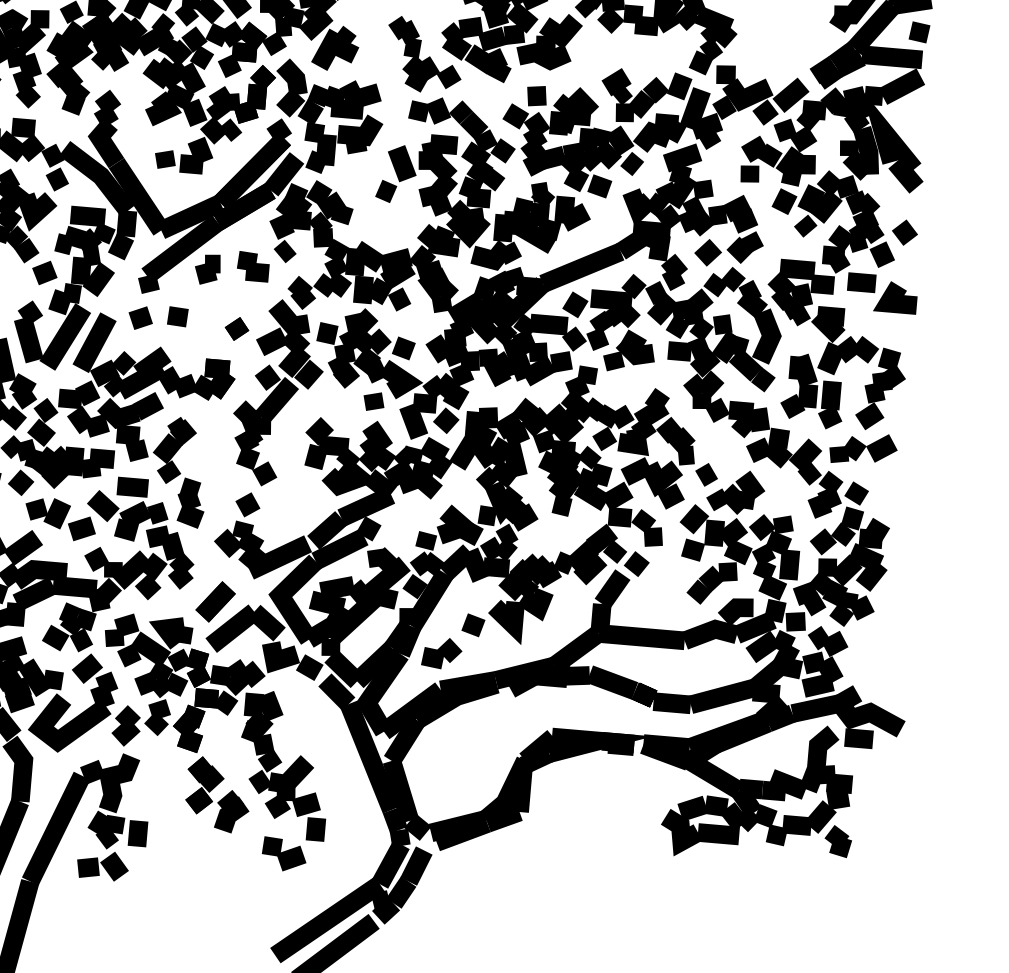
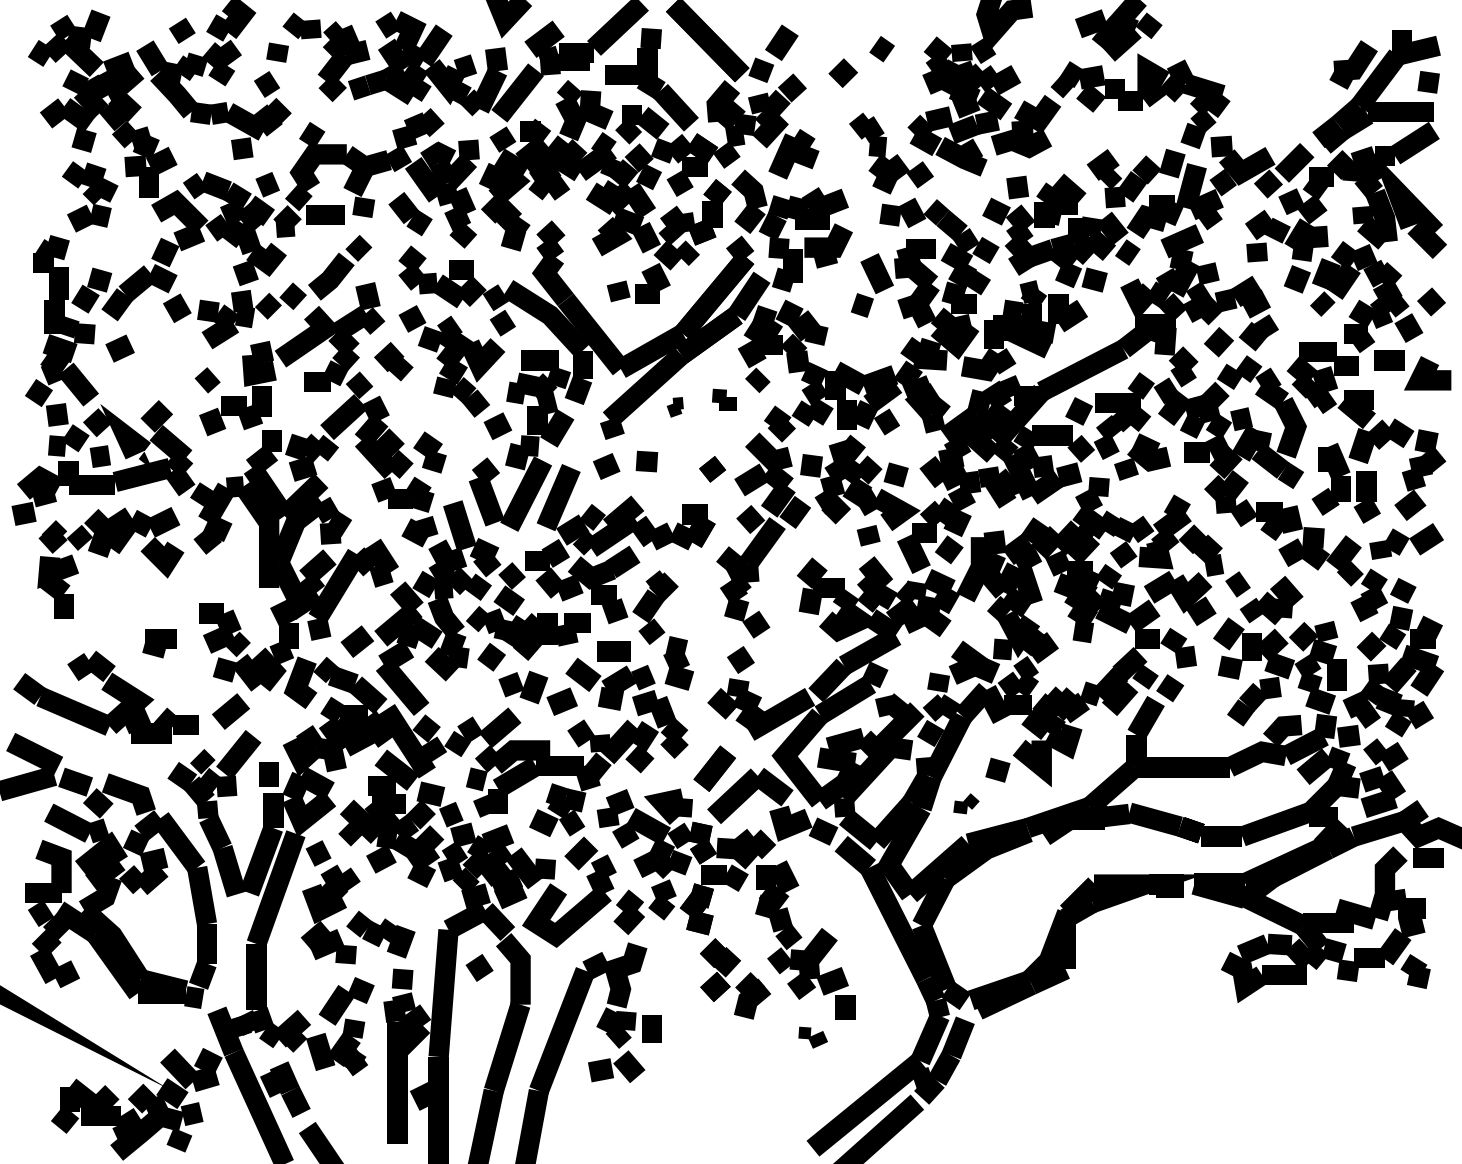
part: (252, 266) -> (723, 399), size x0.7
part: (208, 269) -> (675, 407), size x0.6
part: (442, 653) -> (966, 803), size x0.6
part: (283, 854) -> (812, 1037), size x0.6

